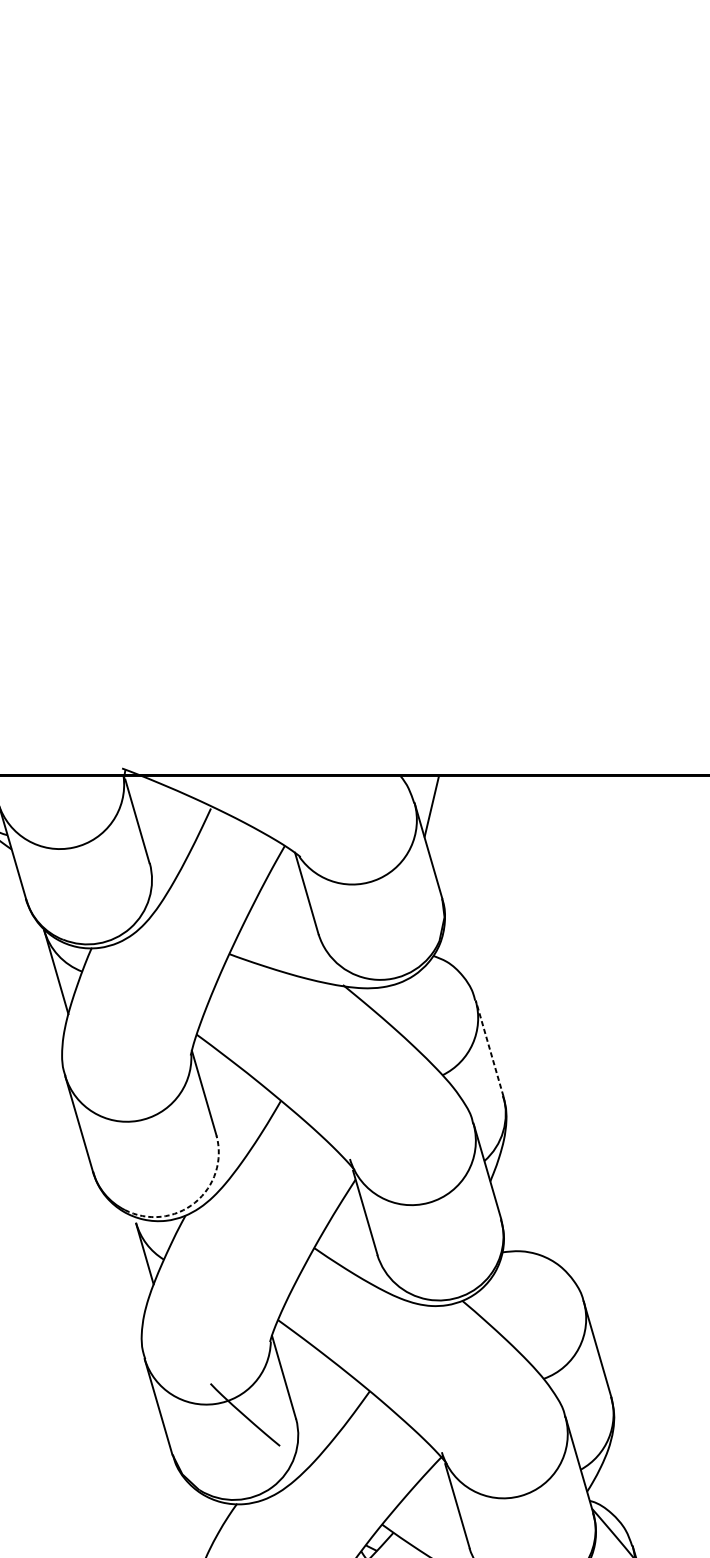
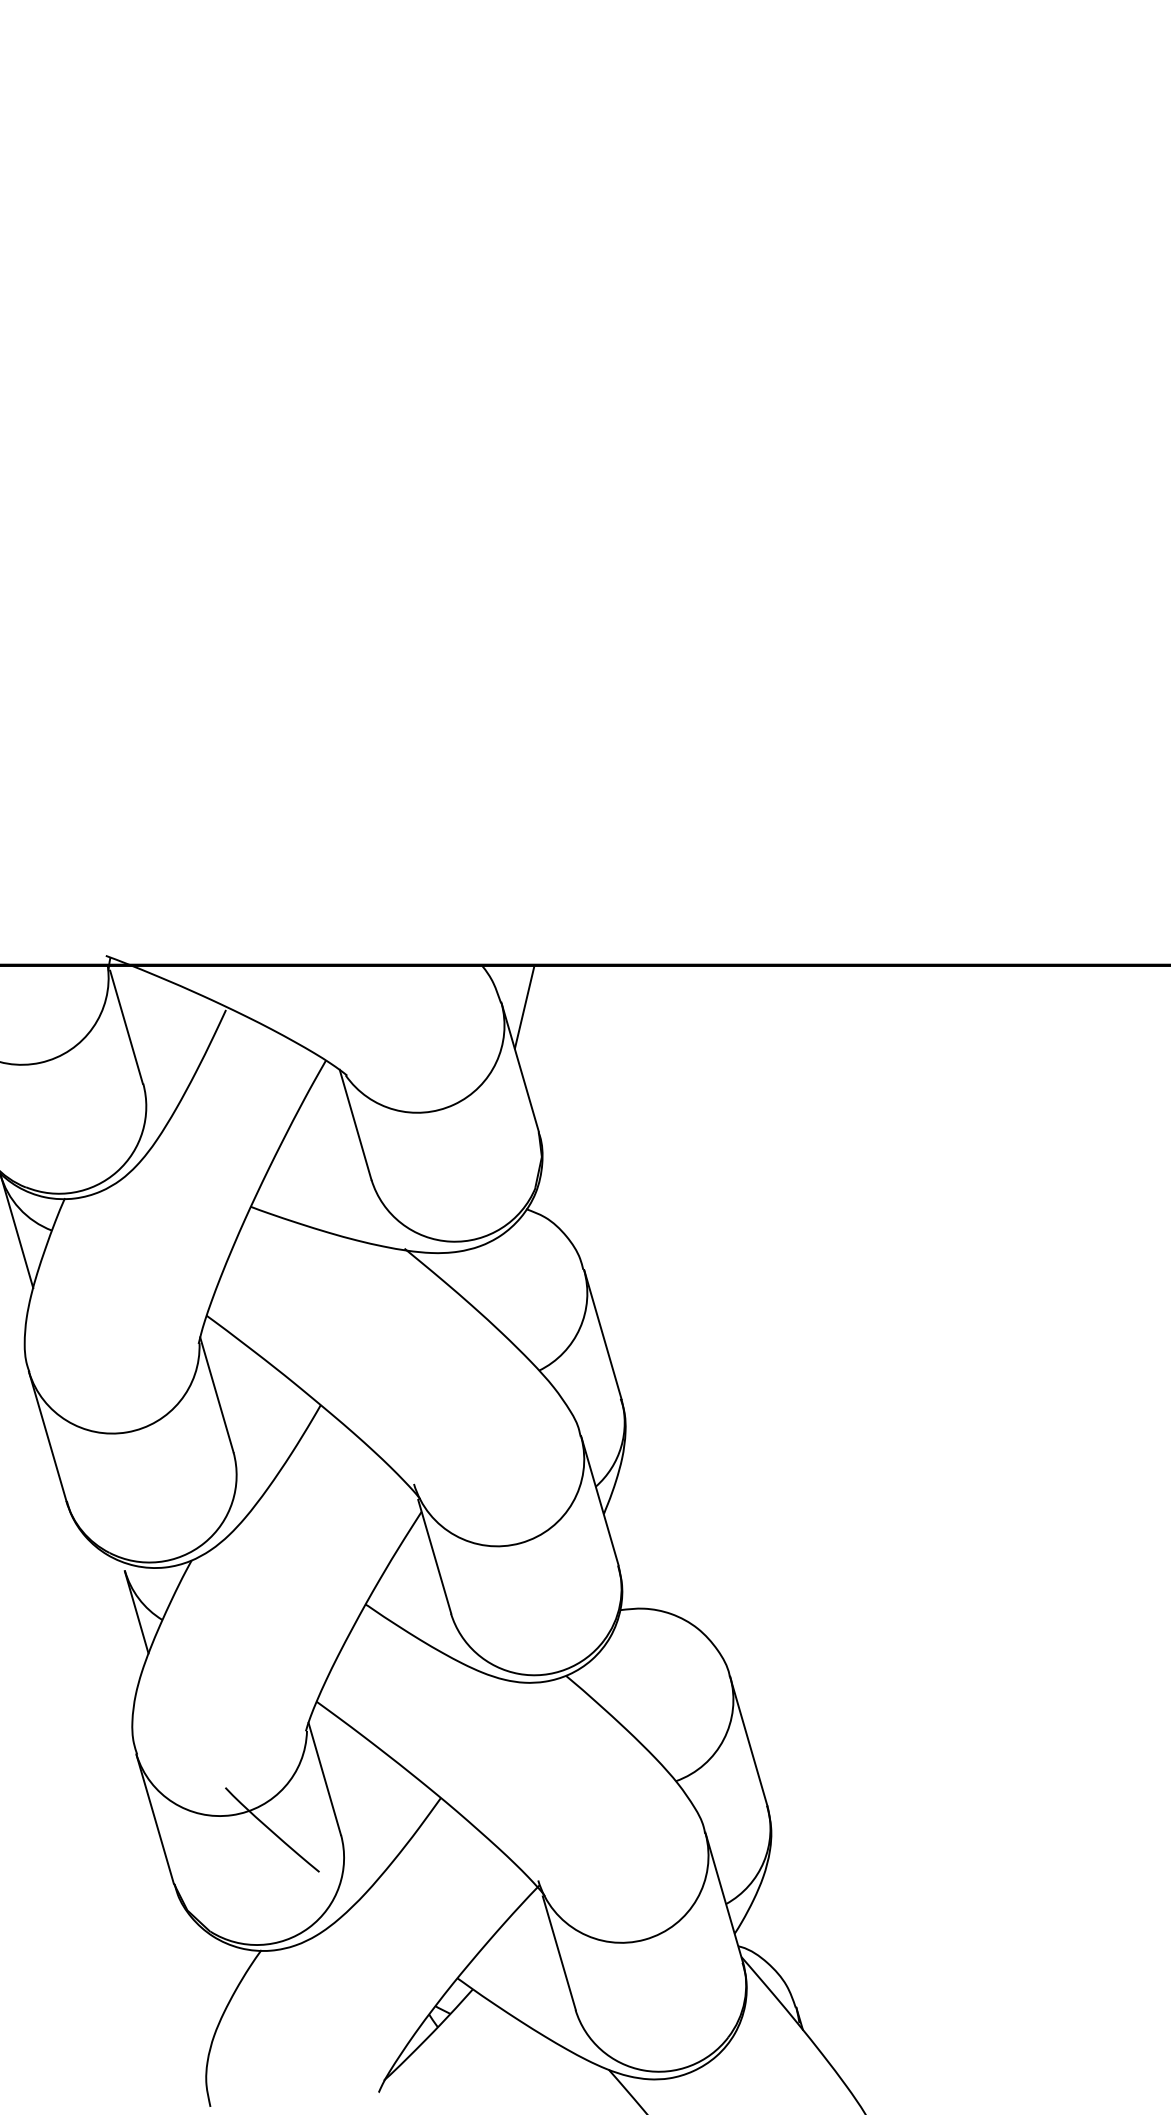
line: (489, 1048) -> (602, 1334), dashed -> solid
arc: (195, 1203) -> (204, 1543), dashed -> solid

